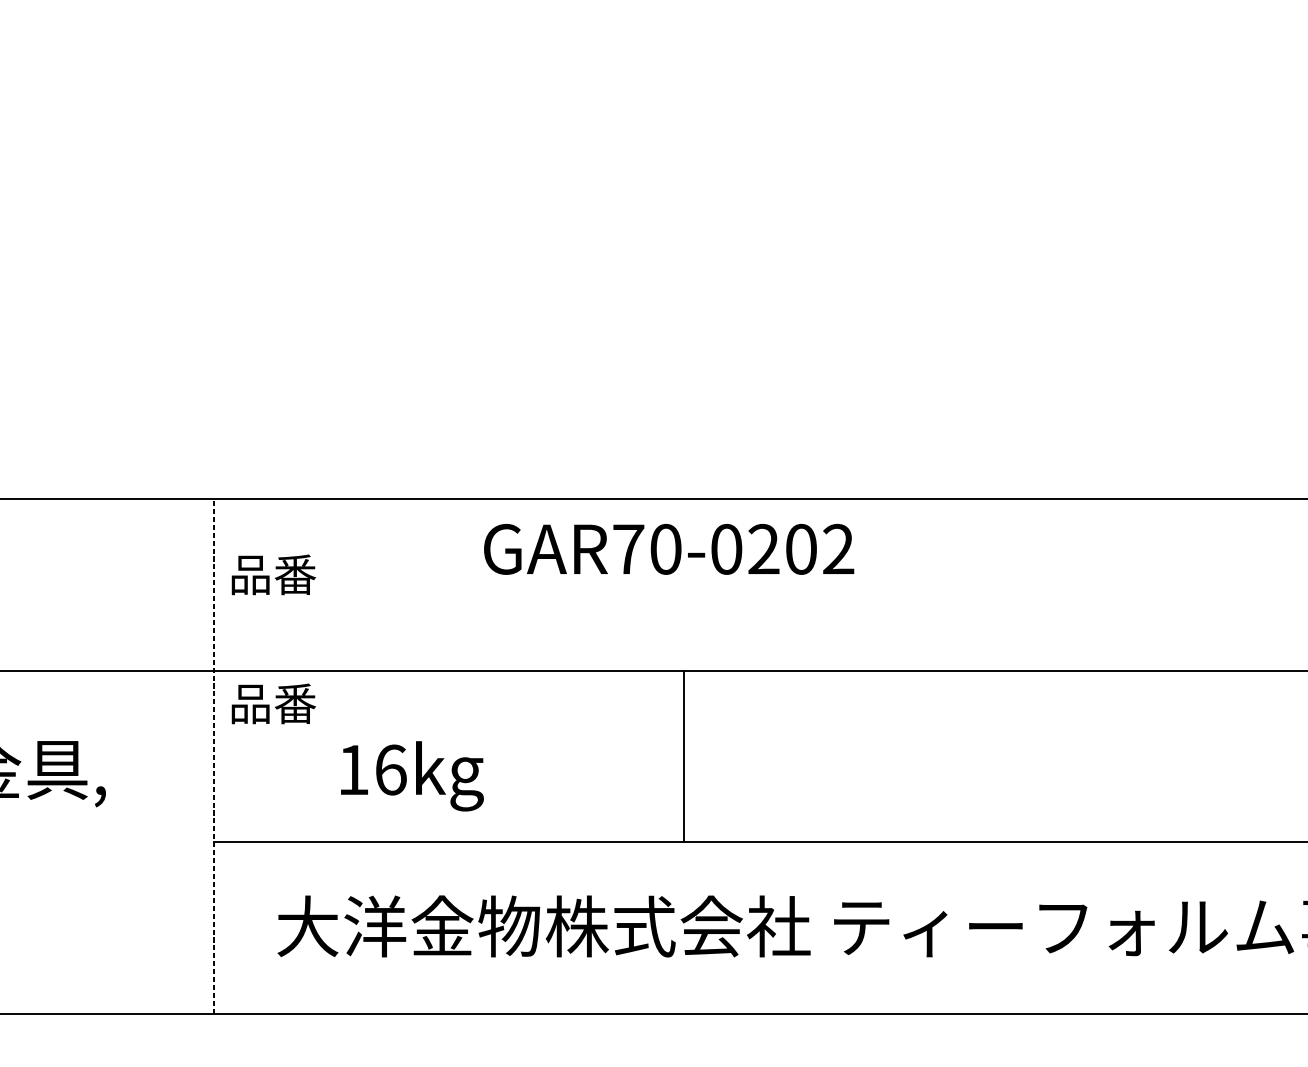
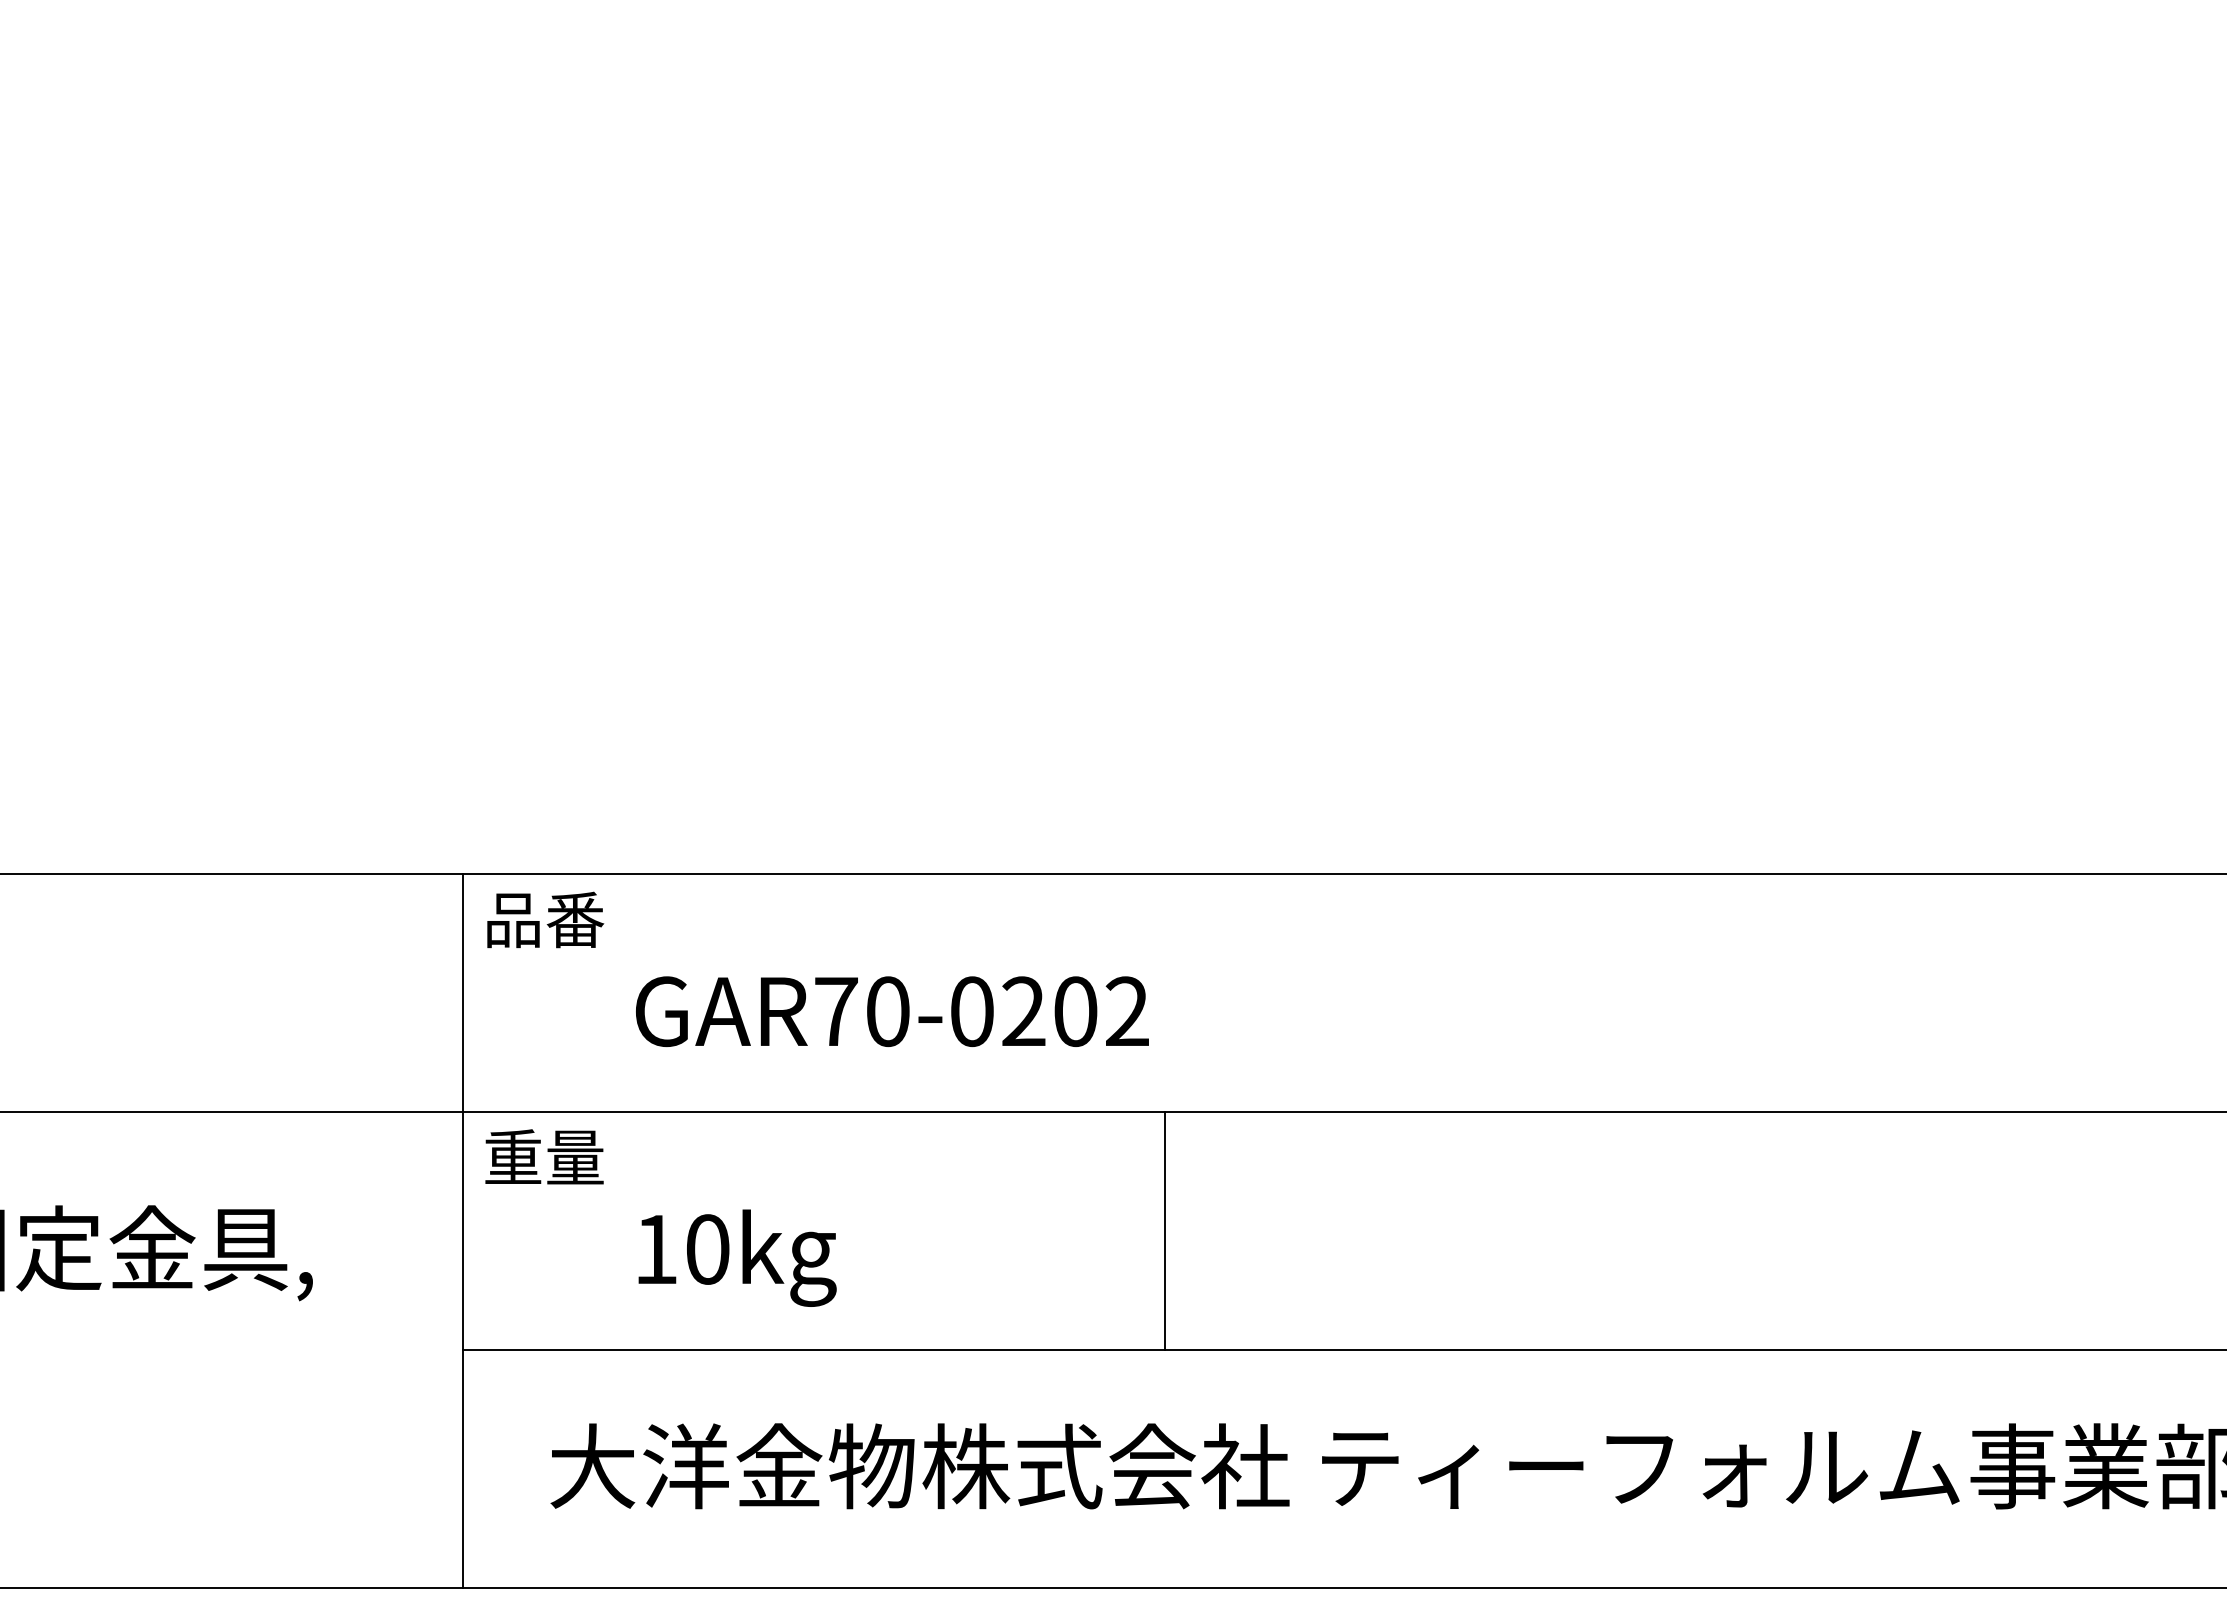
text: (669, 549) -> (892, 1011), moved
text: (273, 574) -> (545, 919), moved
text: (273, 703) -> (544, 1157), 品番 -> 重量
line: (213, 756) -> (462, 1230), dashed -> solid
line: (683, 756) -> (1164, 1230), moved
text: (391, 770) -> (708, 1249), 16kg -> 10kg

